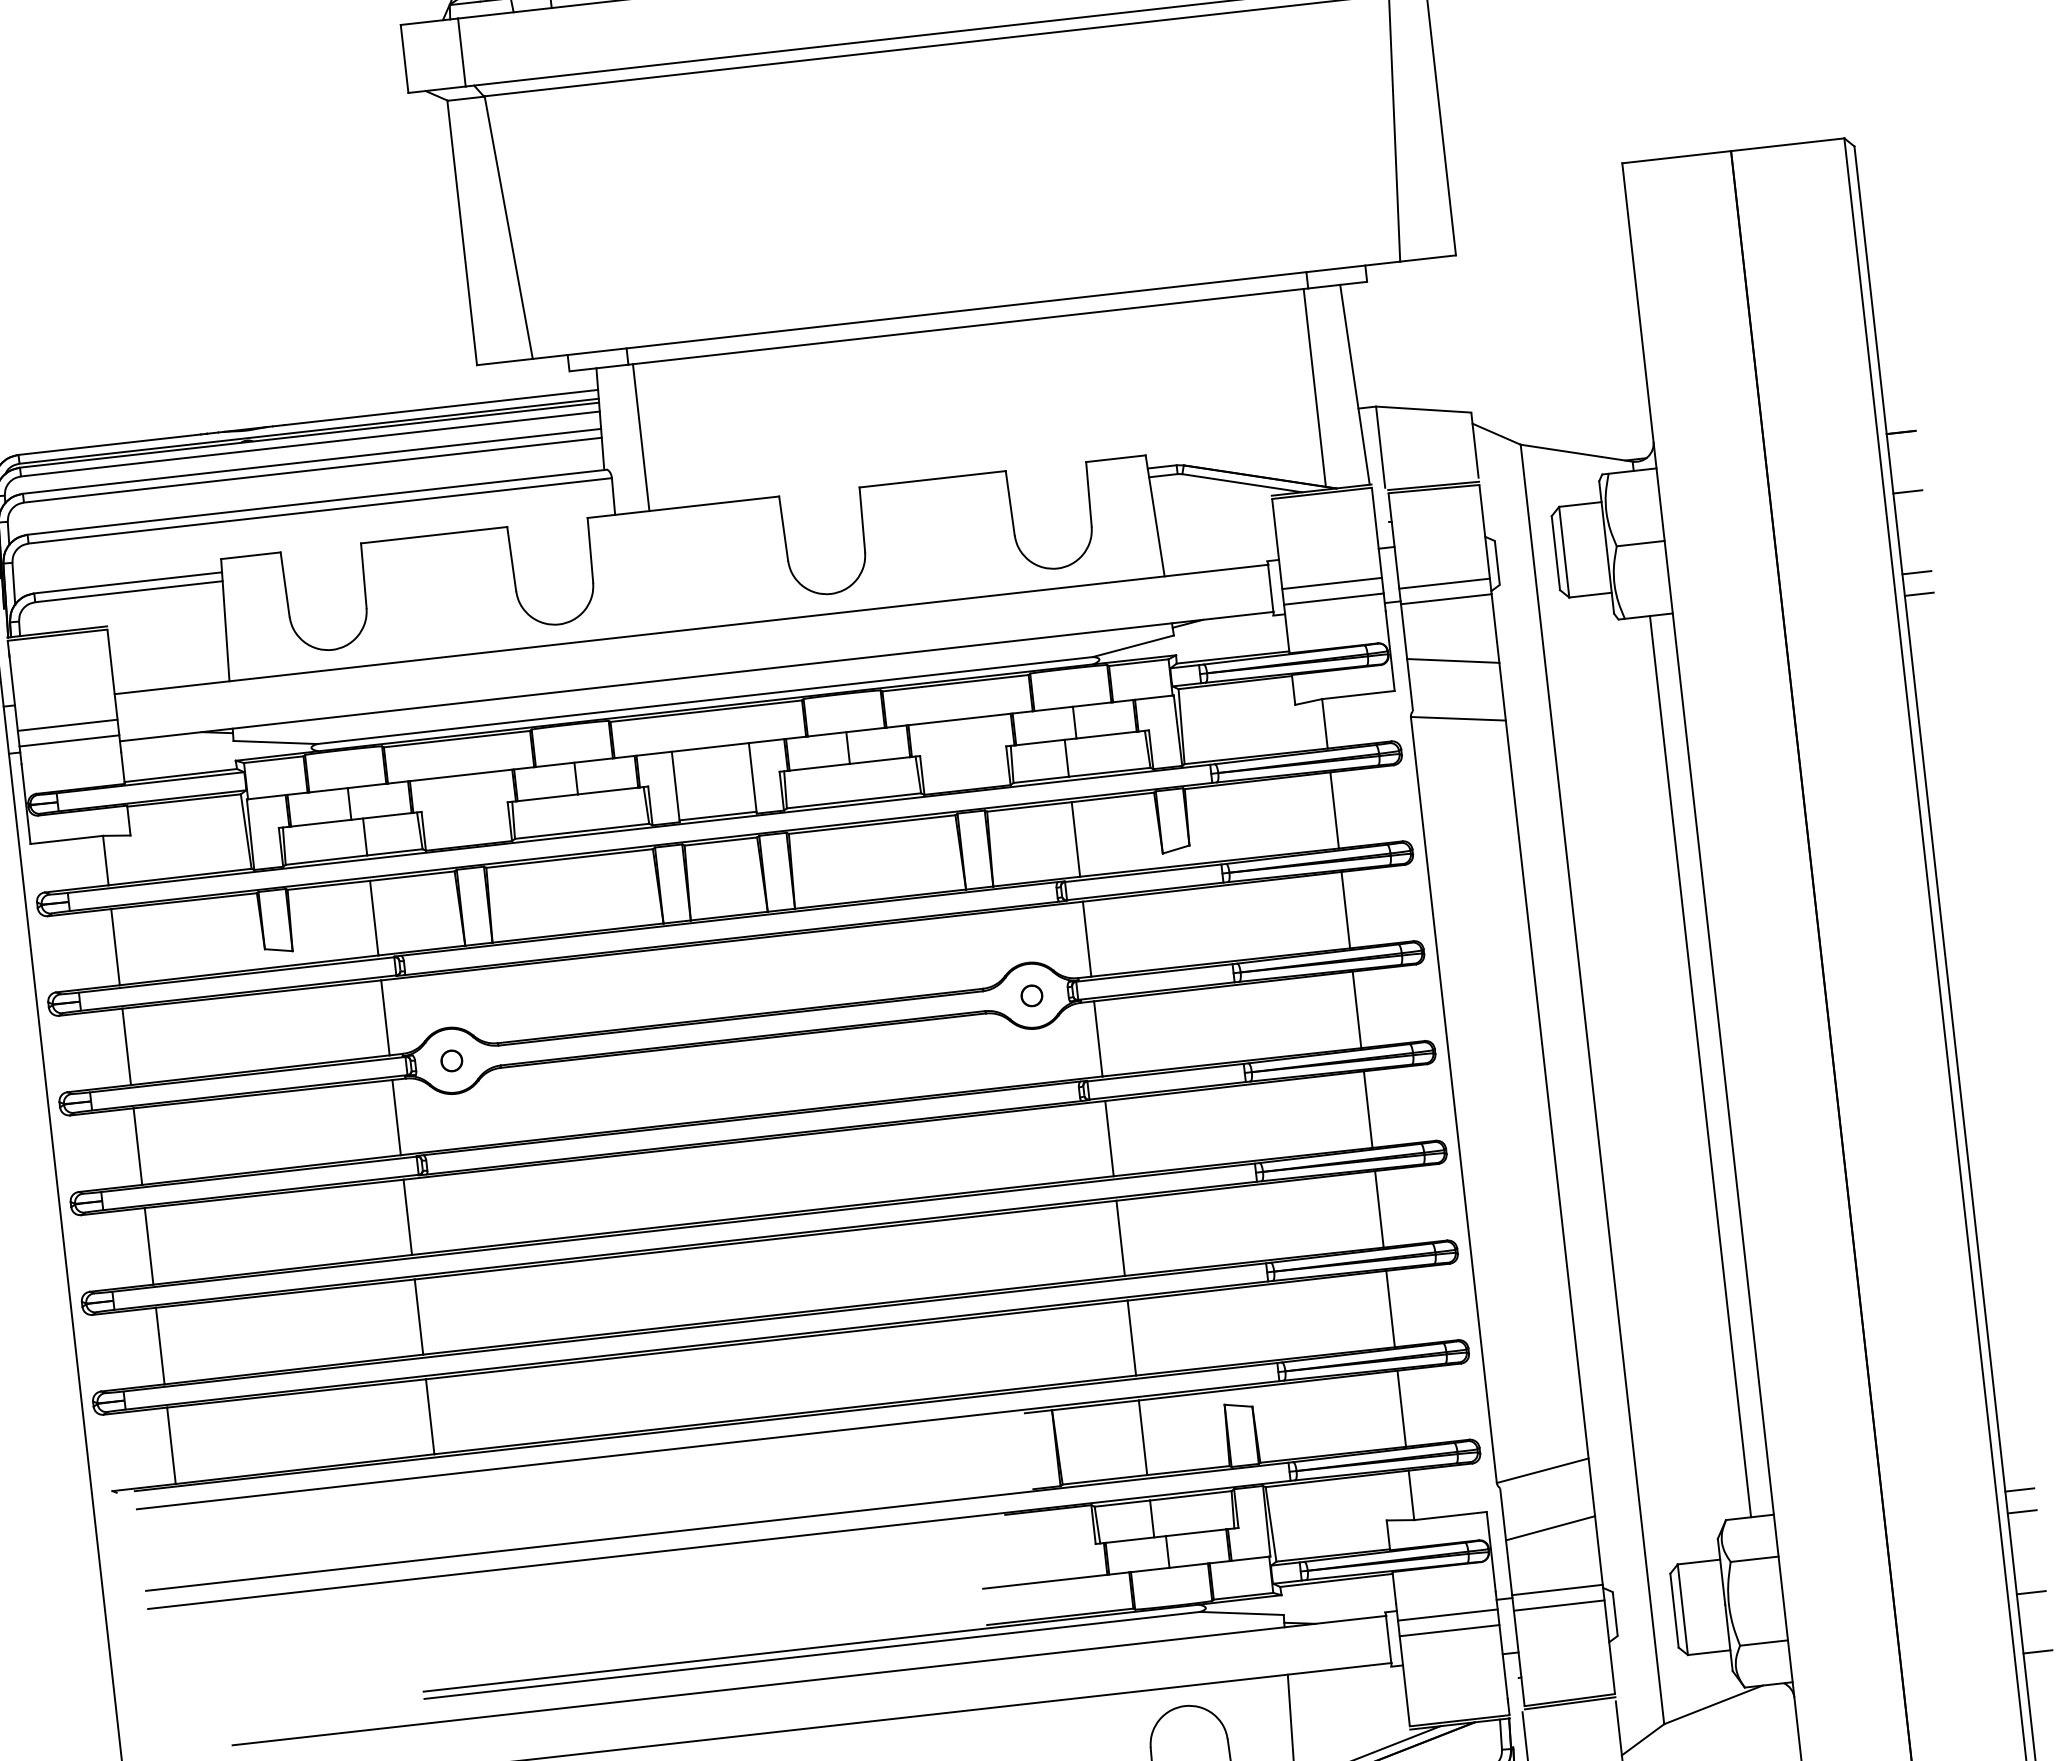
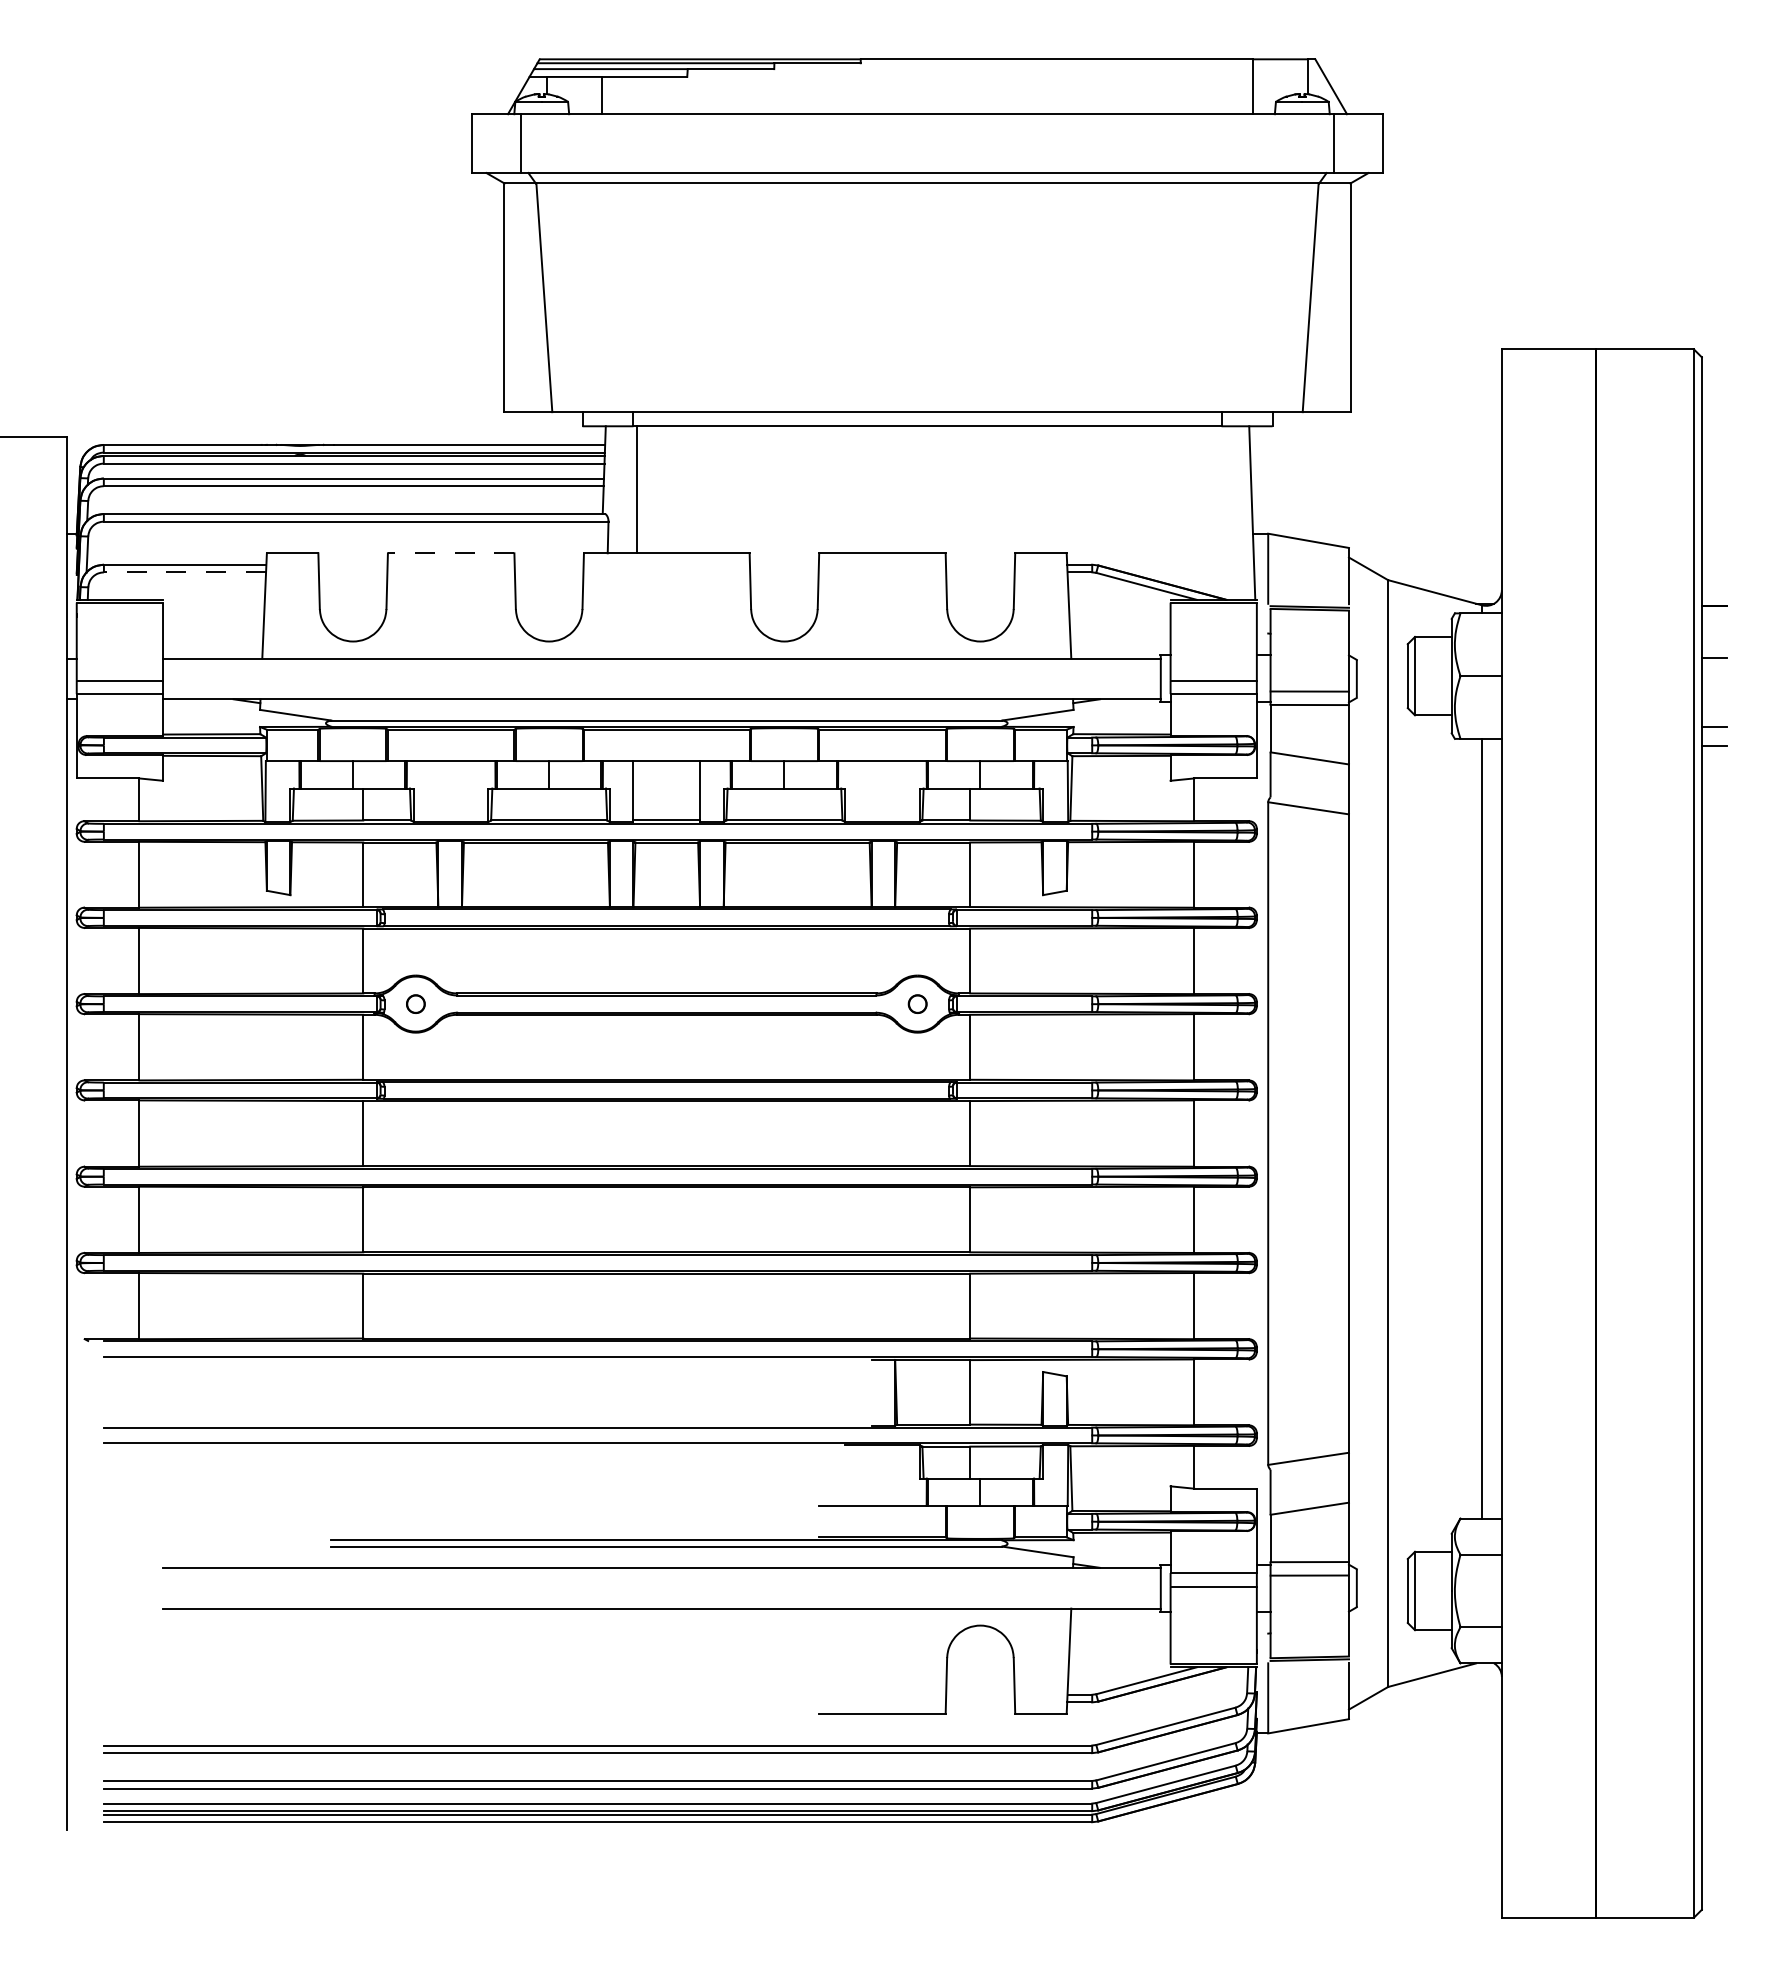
line: (1314, 387) -> (1217, 511), removed
line: (433, 535) -> (450, 553), solid -> dashed
line: (128, 591) -> (184, 572), solid -> dashed
line: (2018, 1489) -> (1713, 1520), removed
line: (2021, 1511) -> (1713, 1539), removed
line: (2030, 1592) -> (1713, 1609), removed
line: (2037, 1652) -> (1713, 1661), removed

